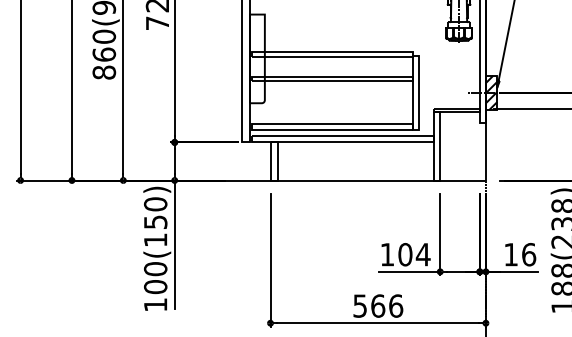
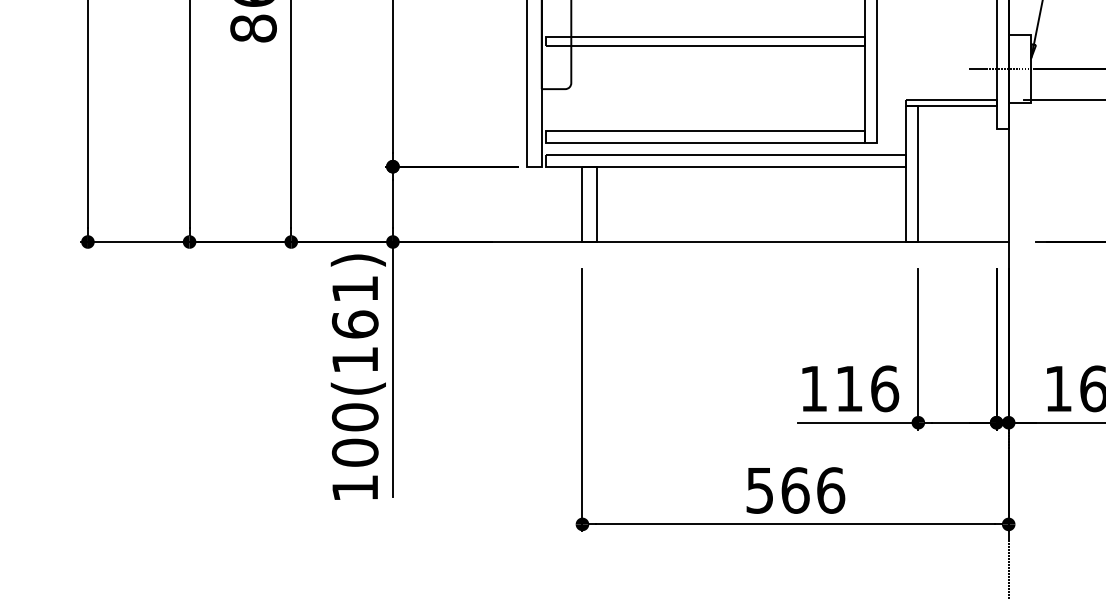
hatch: (491, 92) -> (1019, 67), removed
text: (155, 213) -> (354, 307), 100(150) -> 100(161)
text: (414, 254) -> (867, 388), 104 -> 116

